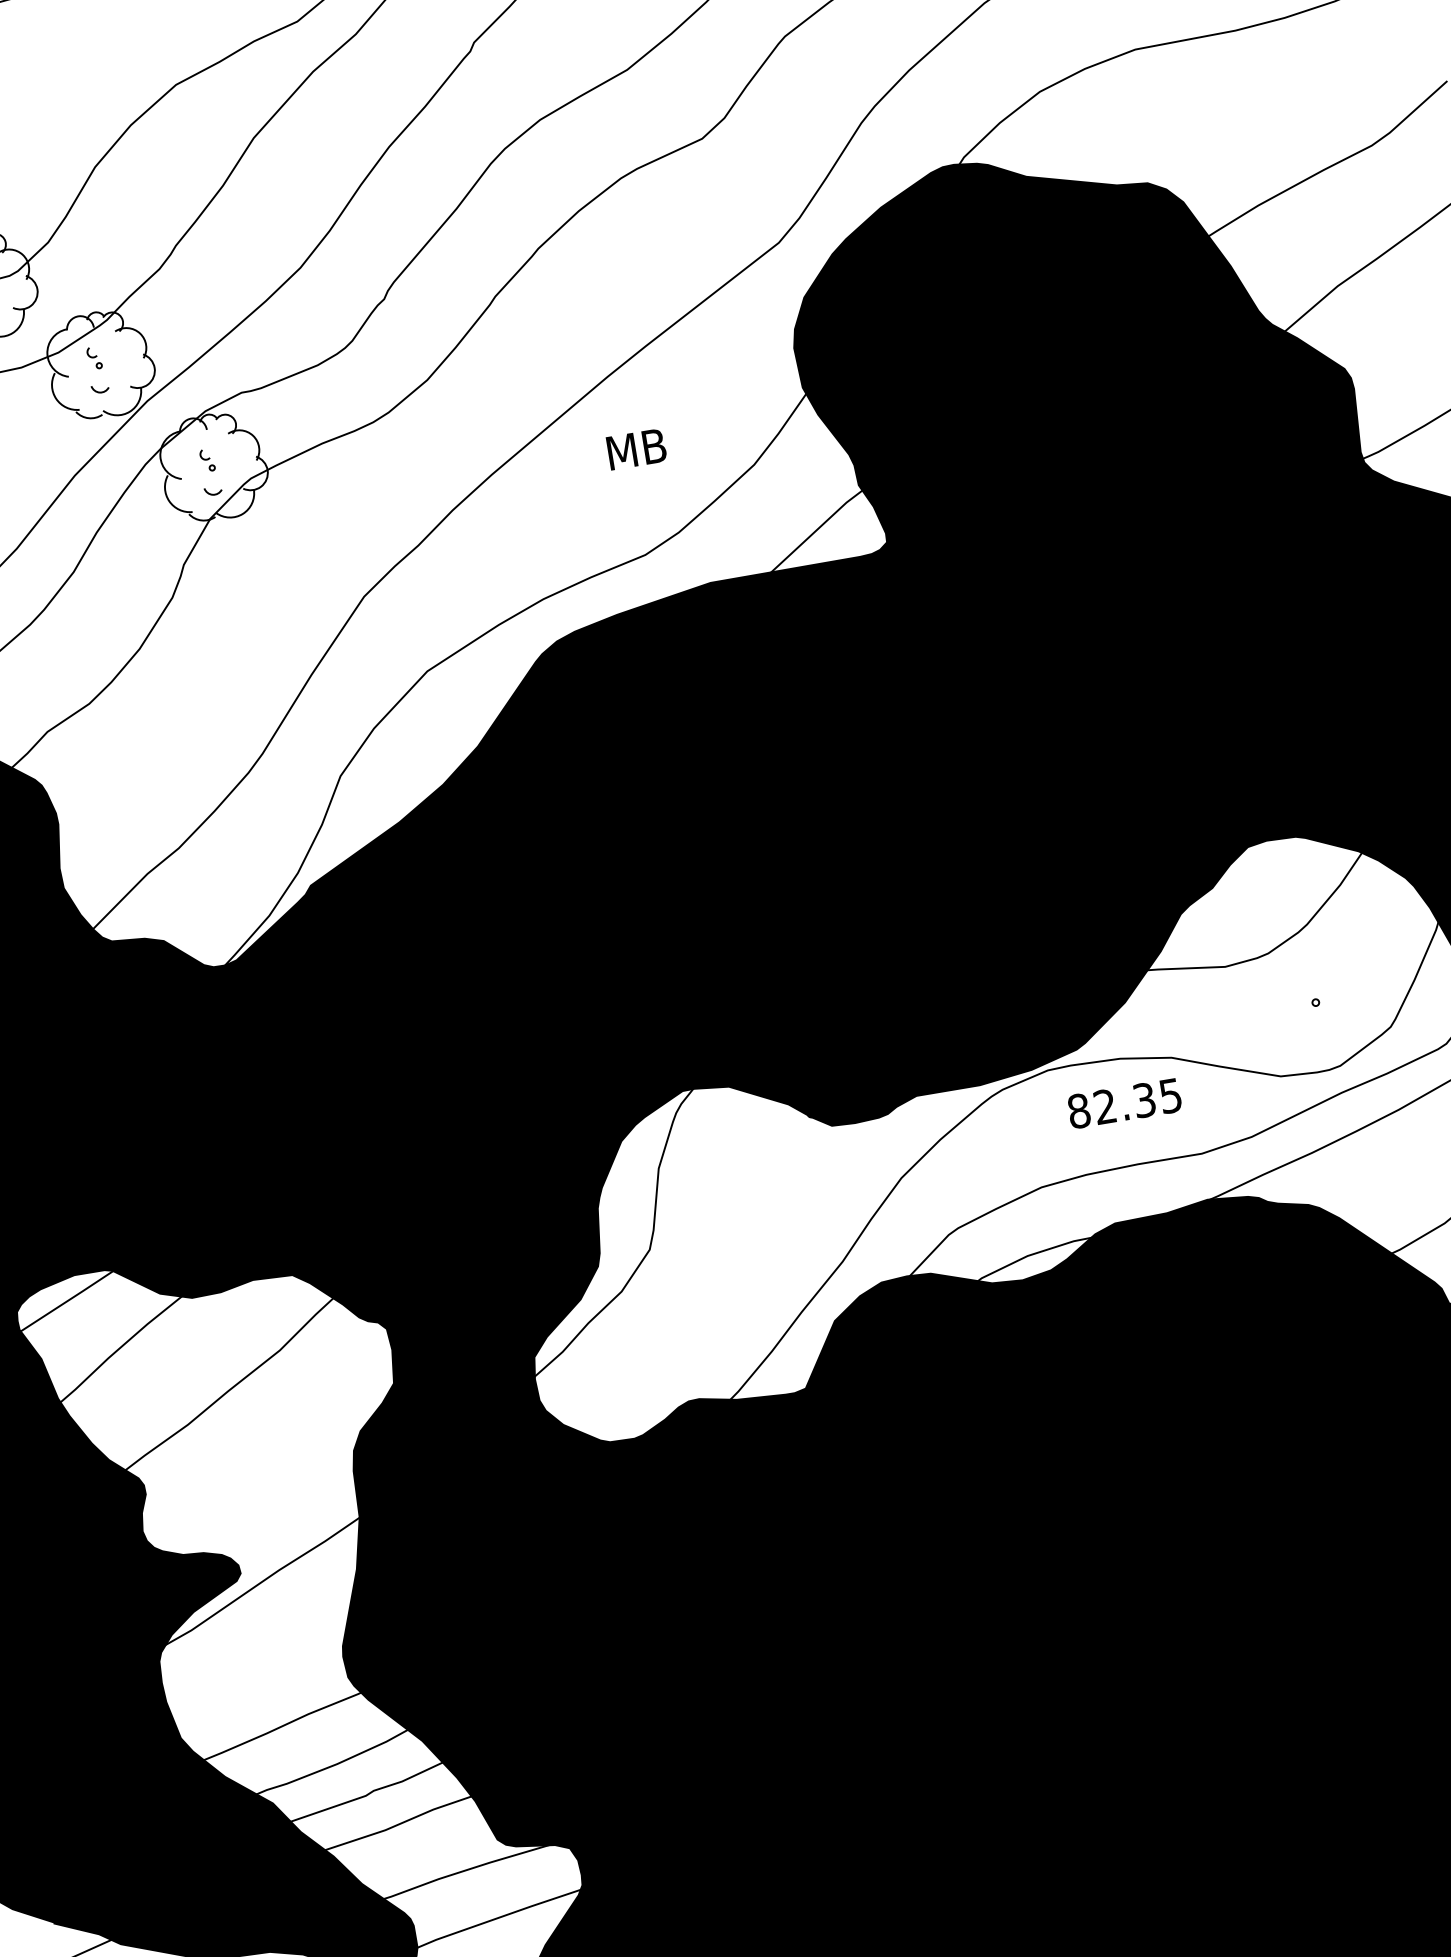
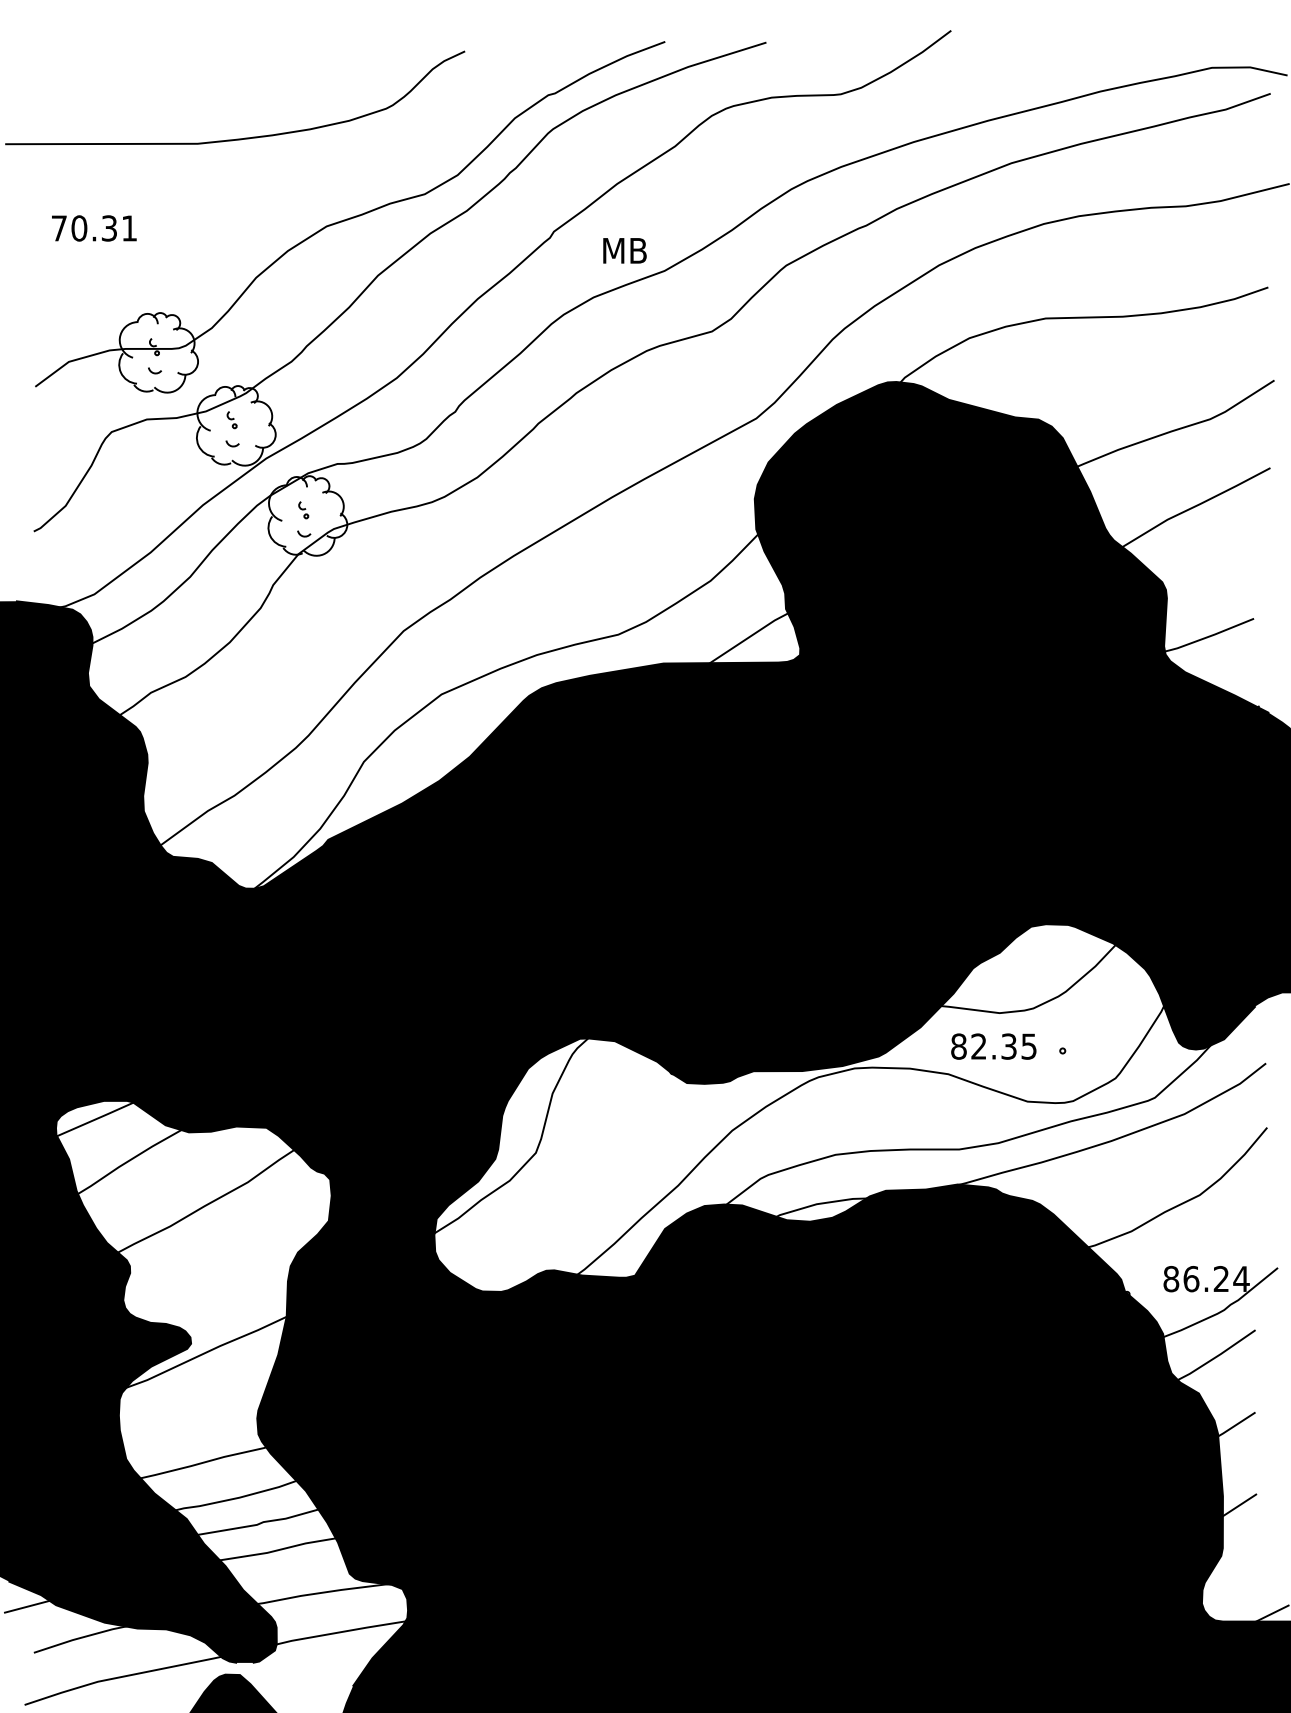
text: (636, 448) -> (624, 250), moved
text: (1124, 1103) -> (993, 1046), moved

